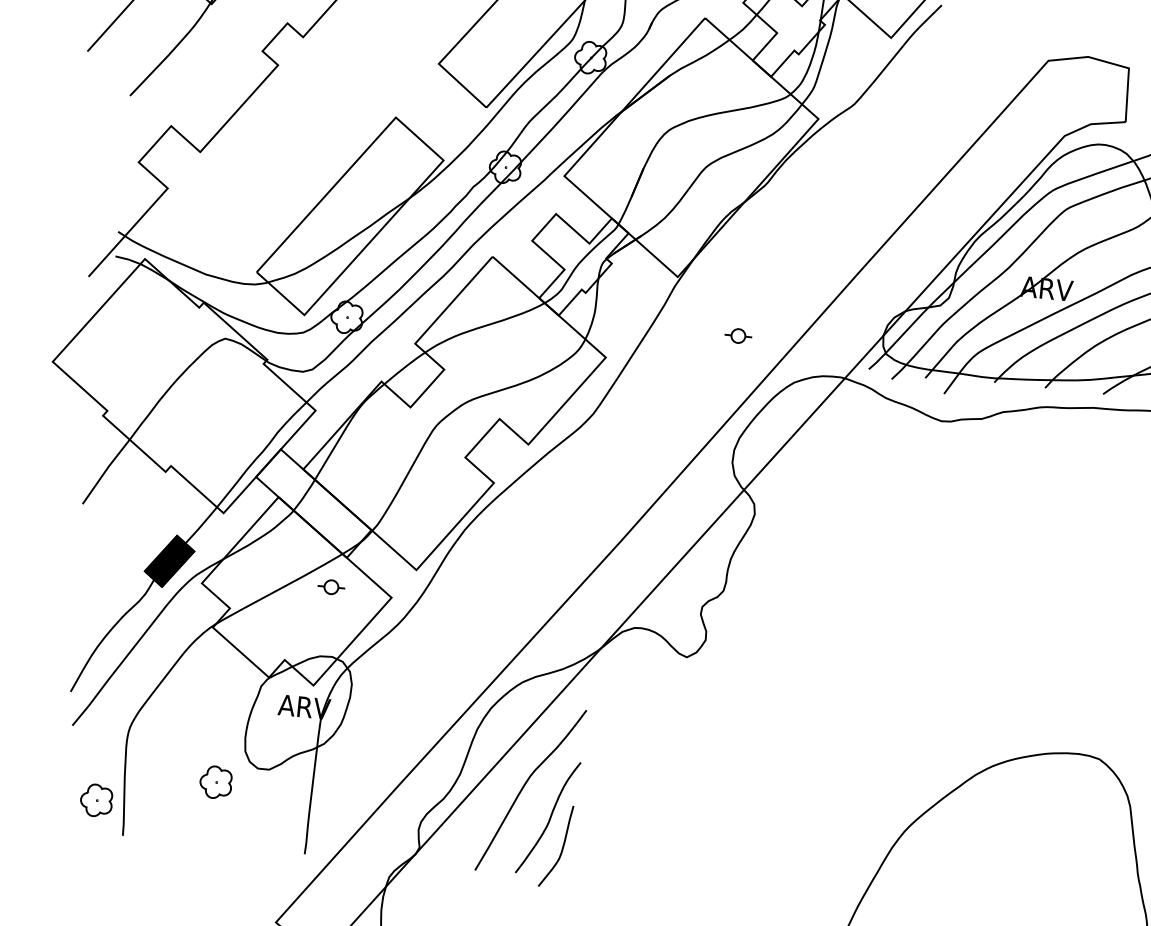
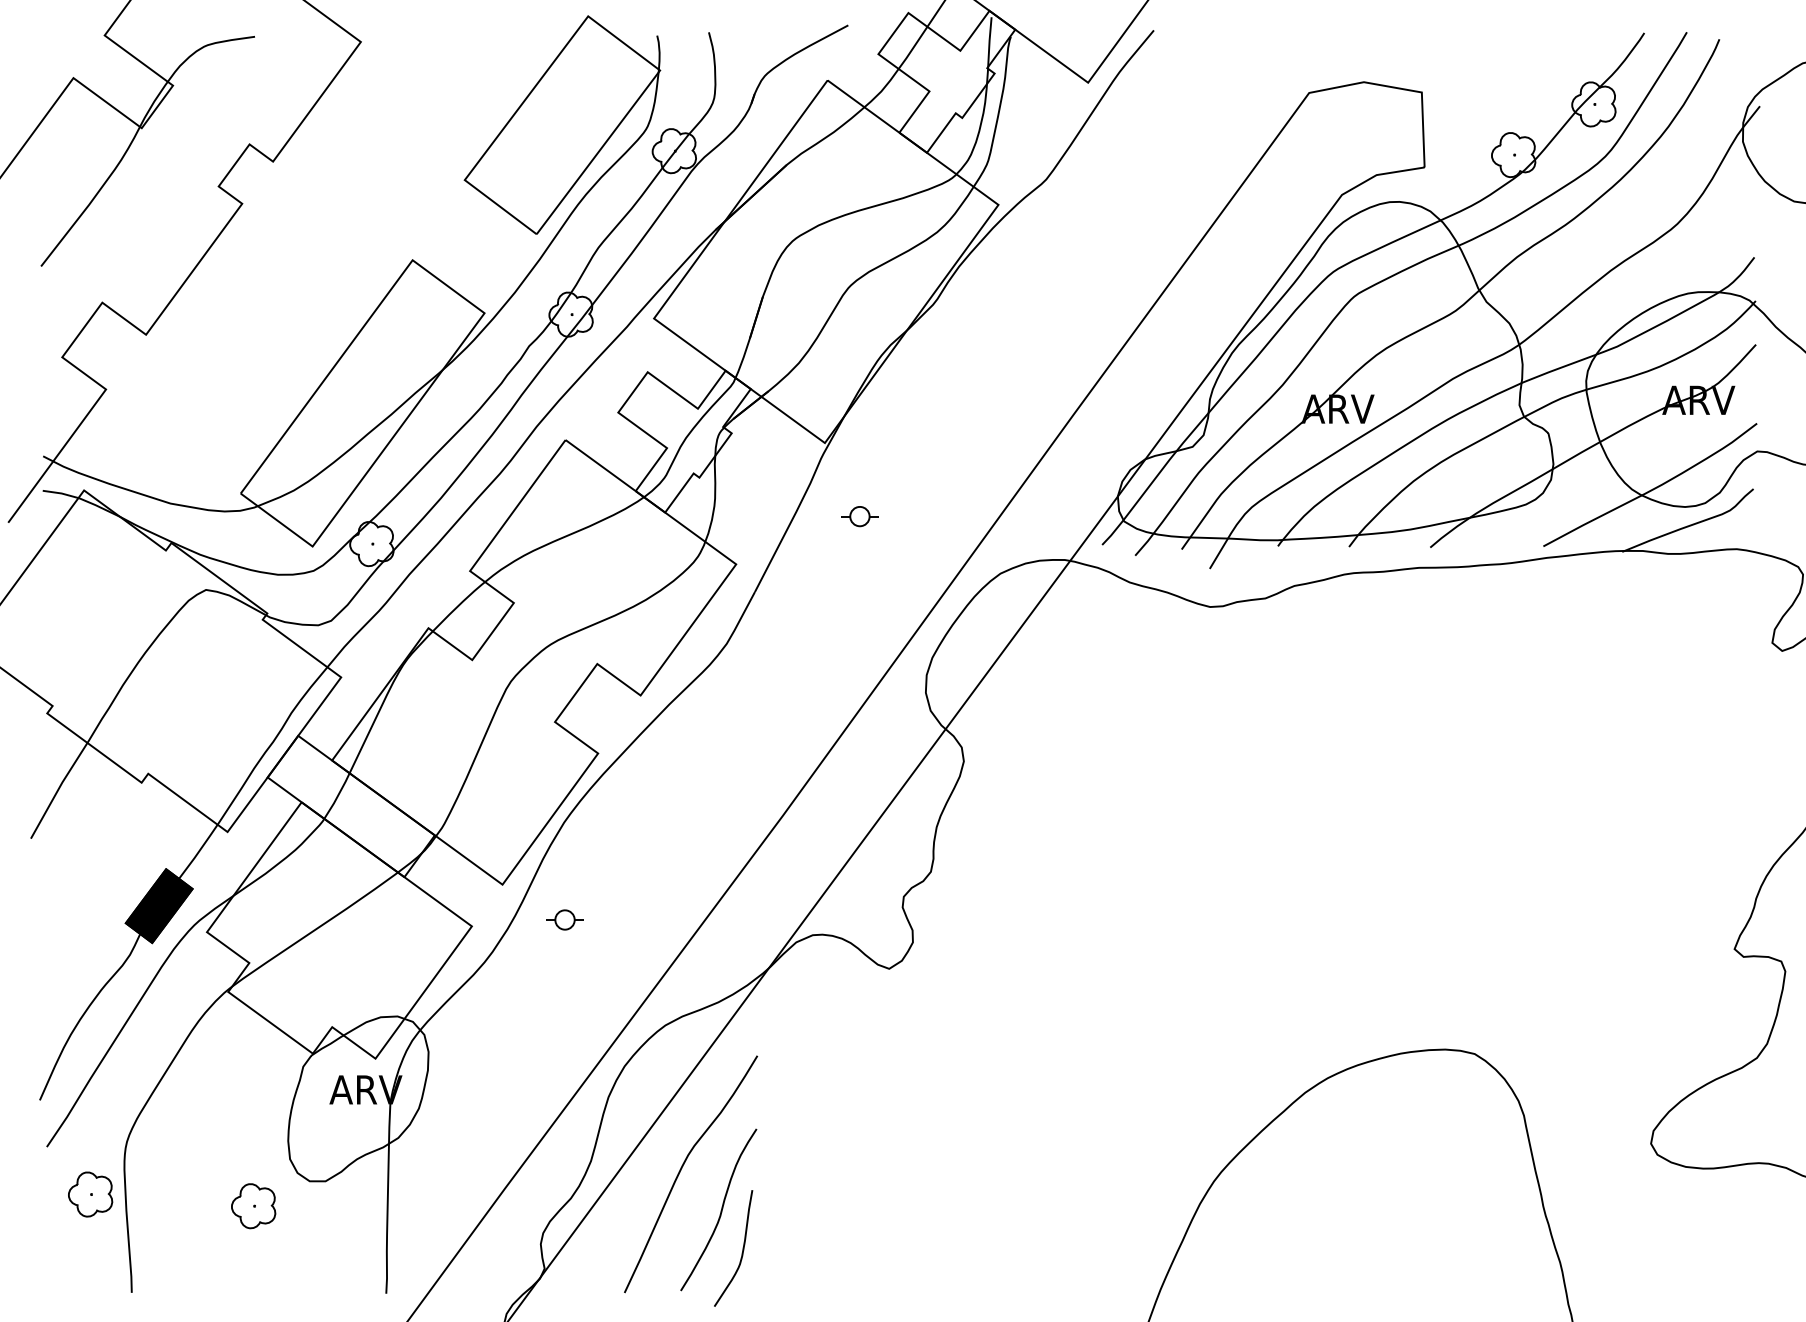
part: (738, 335) -> (859, 516), moved
part: (331, 586) -> (564, 919), moved
part: (96, 800) -> (90, 1194), moved

